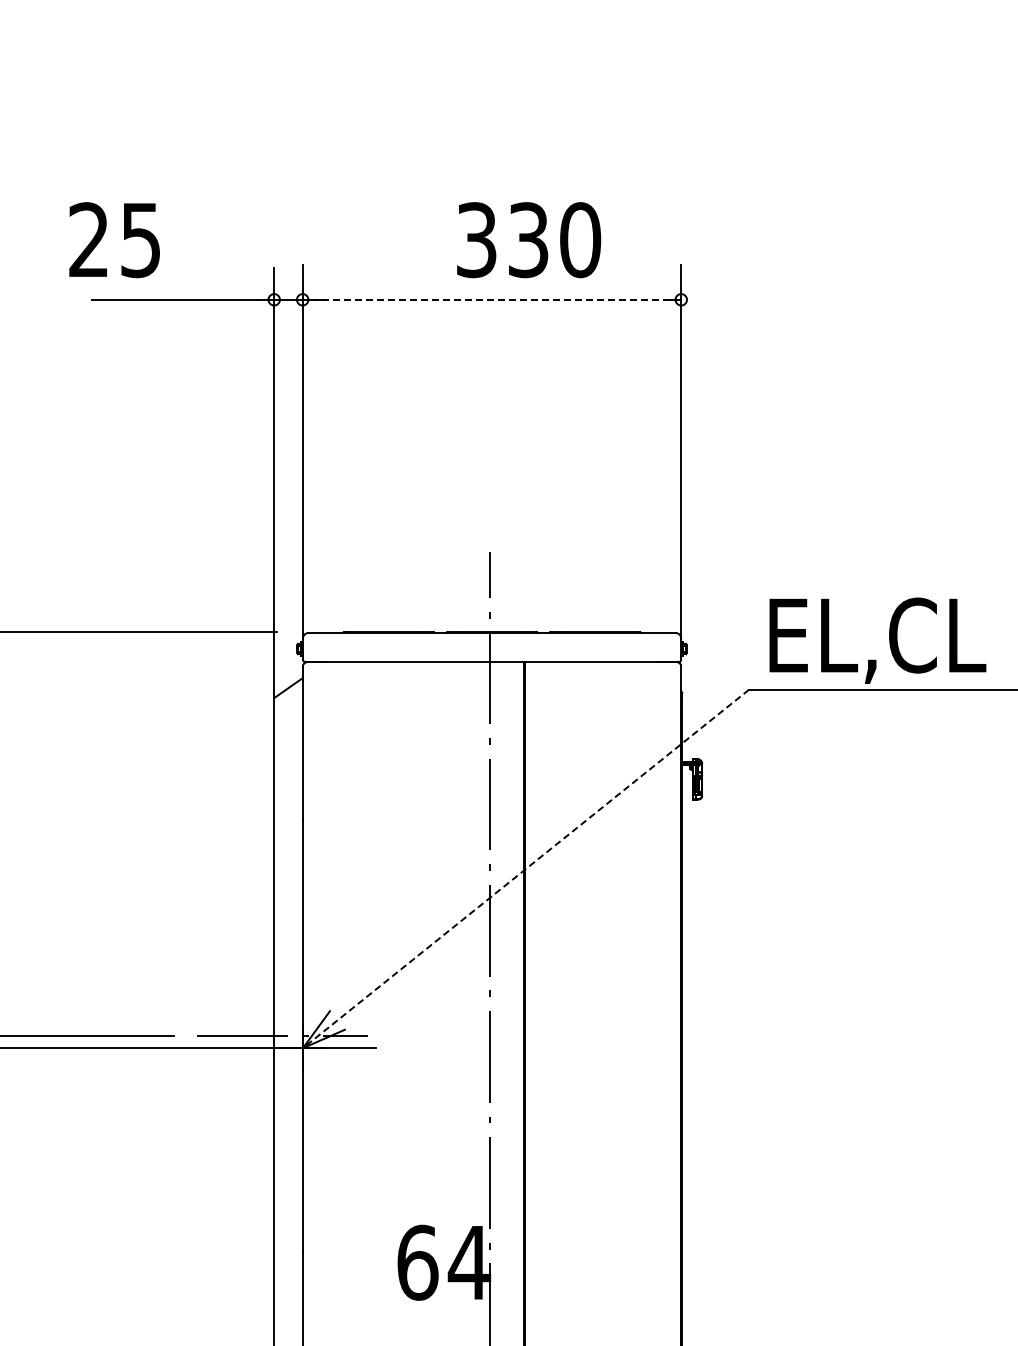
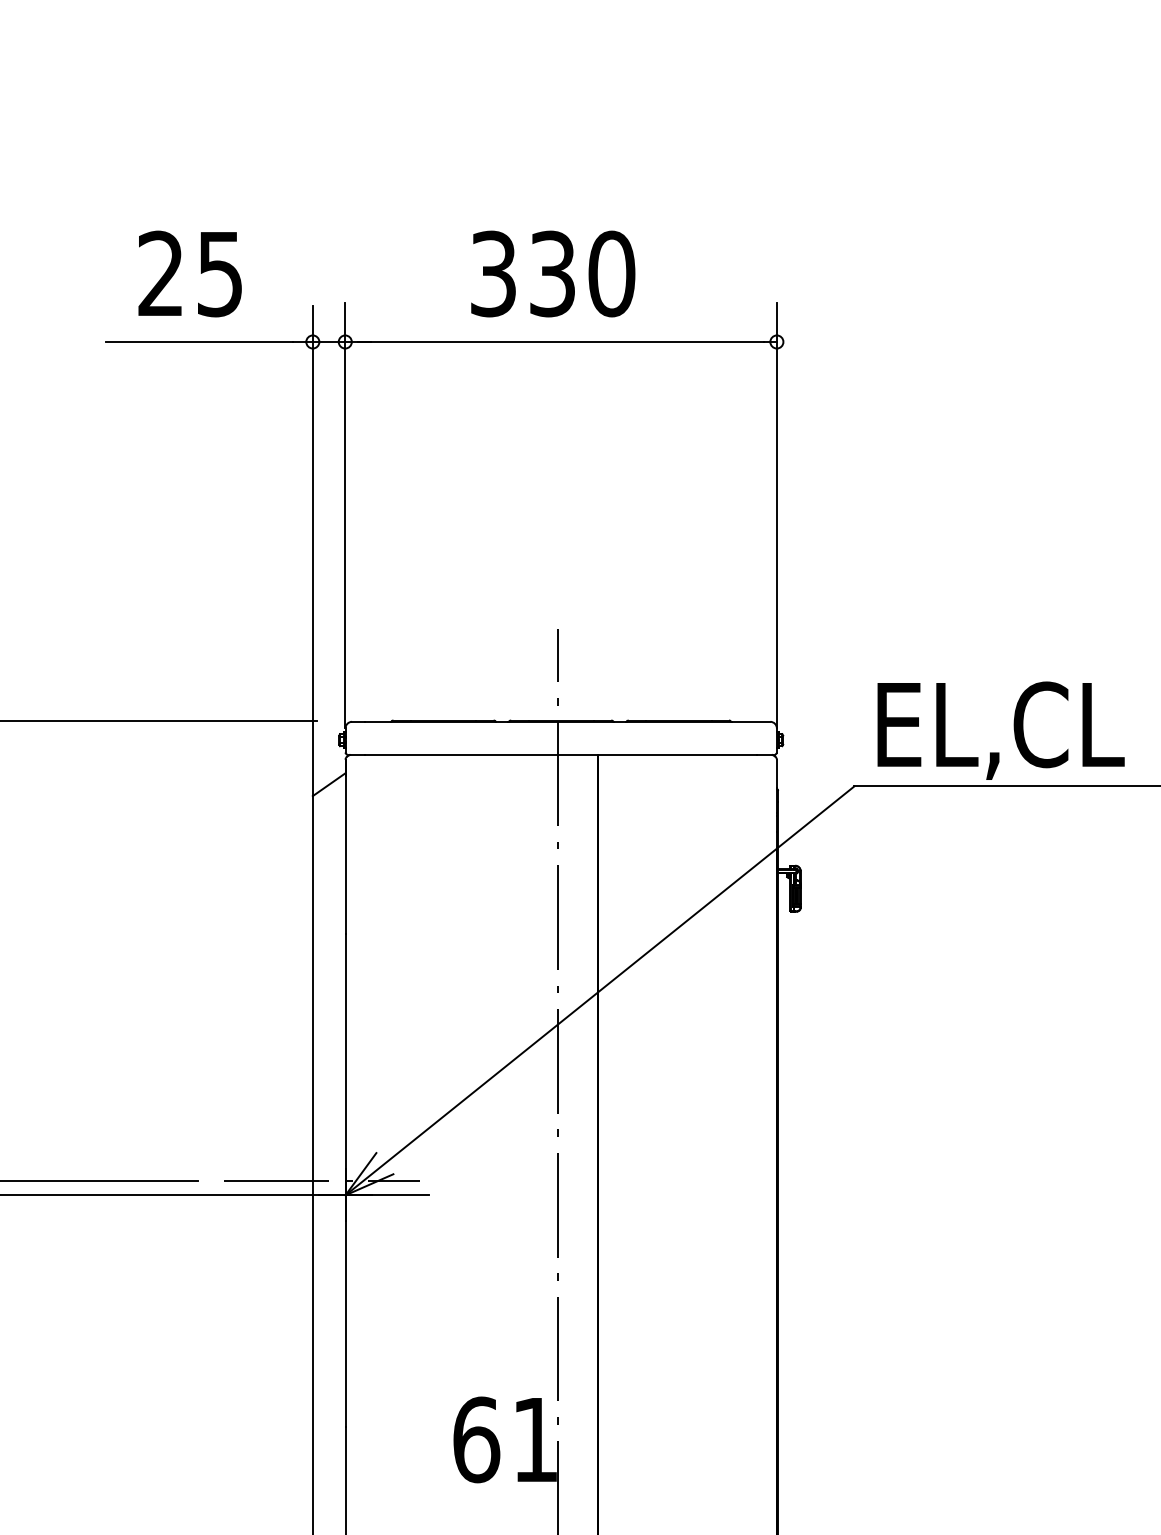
text: (114, 240) -> (190, 274), moved
text: (529, 240) -> (553, 274), moved
line: (491, 299) -> (560, 341), dashed -> solid
line: (525, 869) -> (599, 991), dashed -> solid
text: (469, 1262) -> (535, 1439), 64 -> 61

